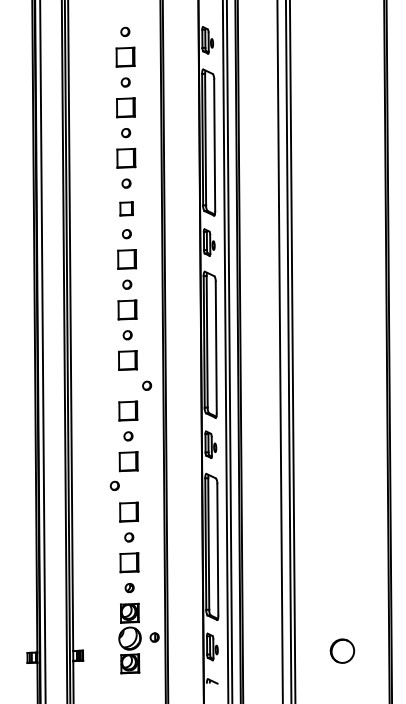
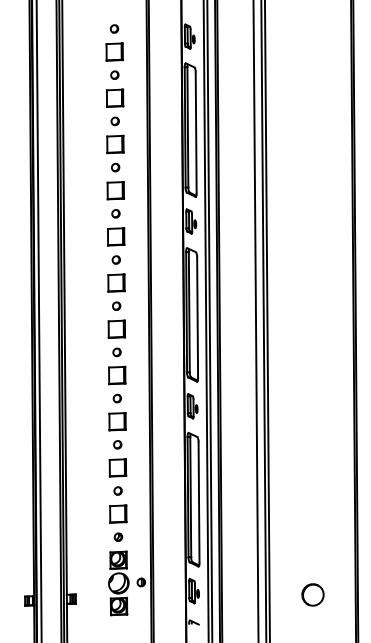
part: (126, 208) -> (115, 190), size x1.43
part: (147, 385) -> (117, 352), moved
part: (114, 485) -> (117, 444), moved

